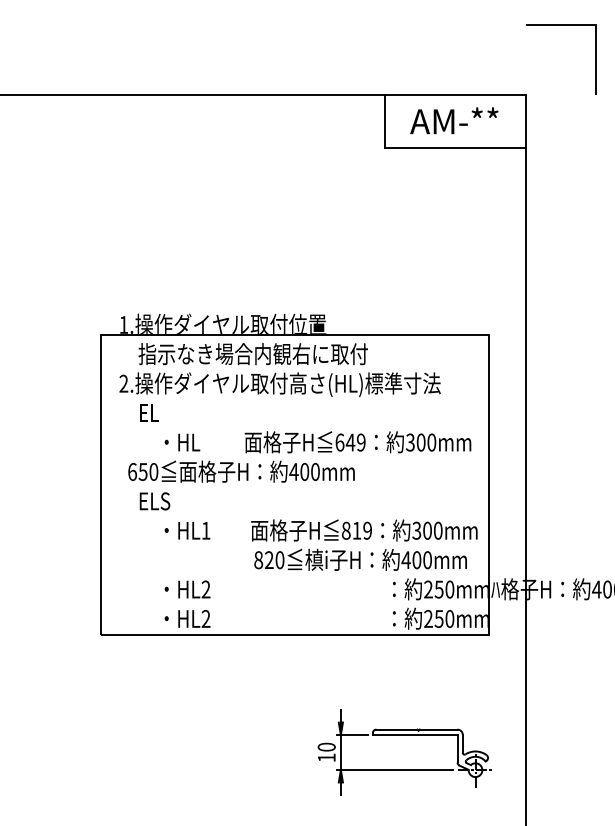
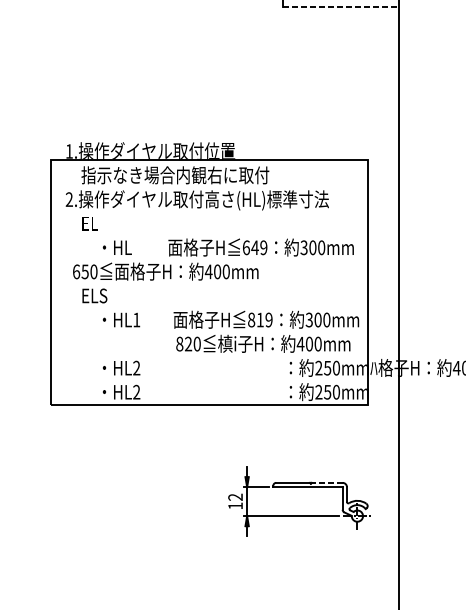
line: (455, 148) -> (341, 6), solid -> dashed
line: (438, 729) -> (327, 482), solid -> dashed
text: (326, 746) -> (235, 496), 10 -> 12

